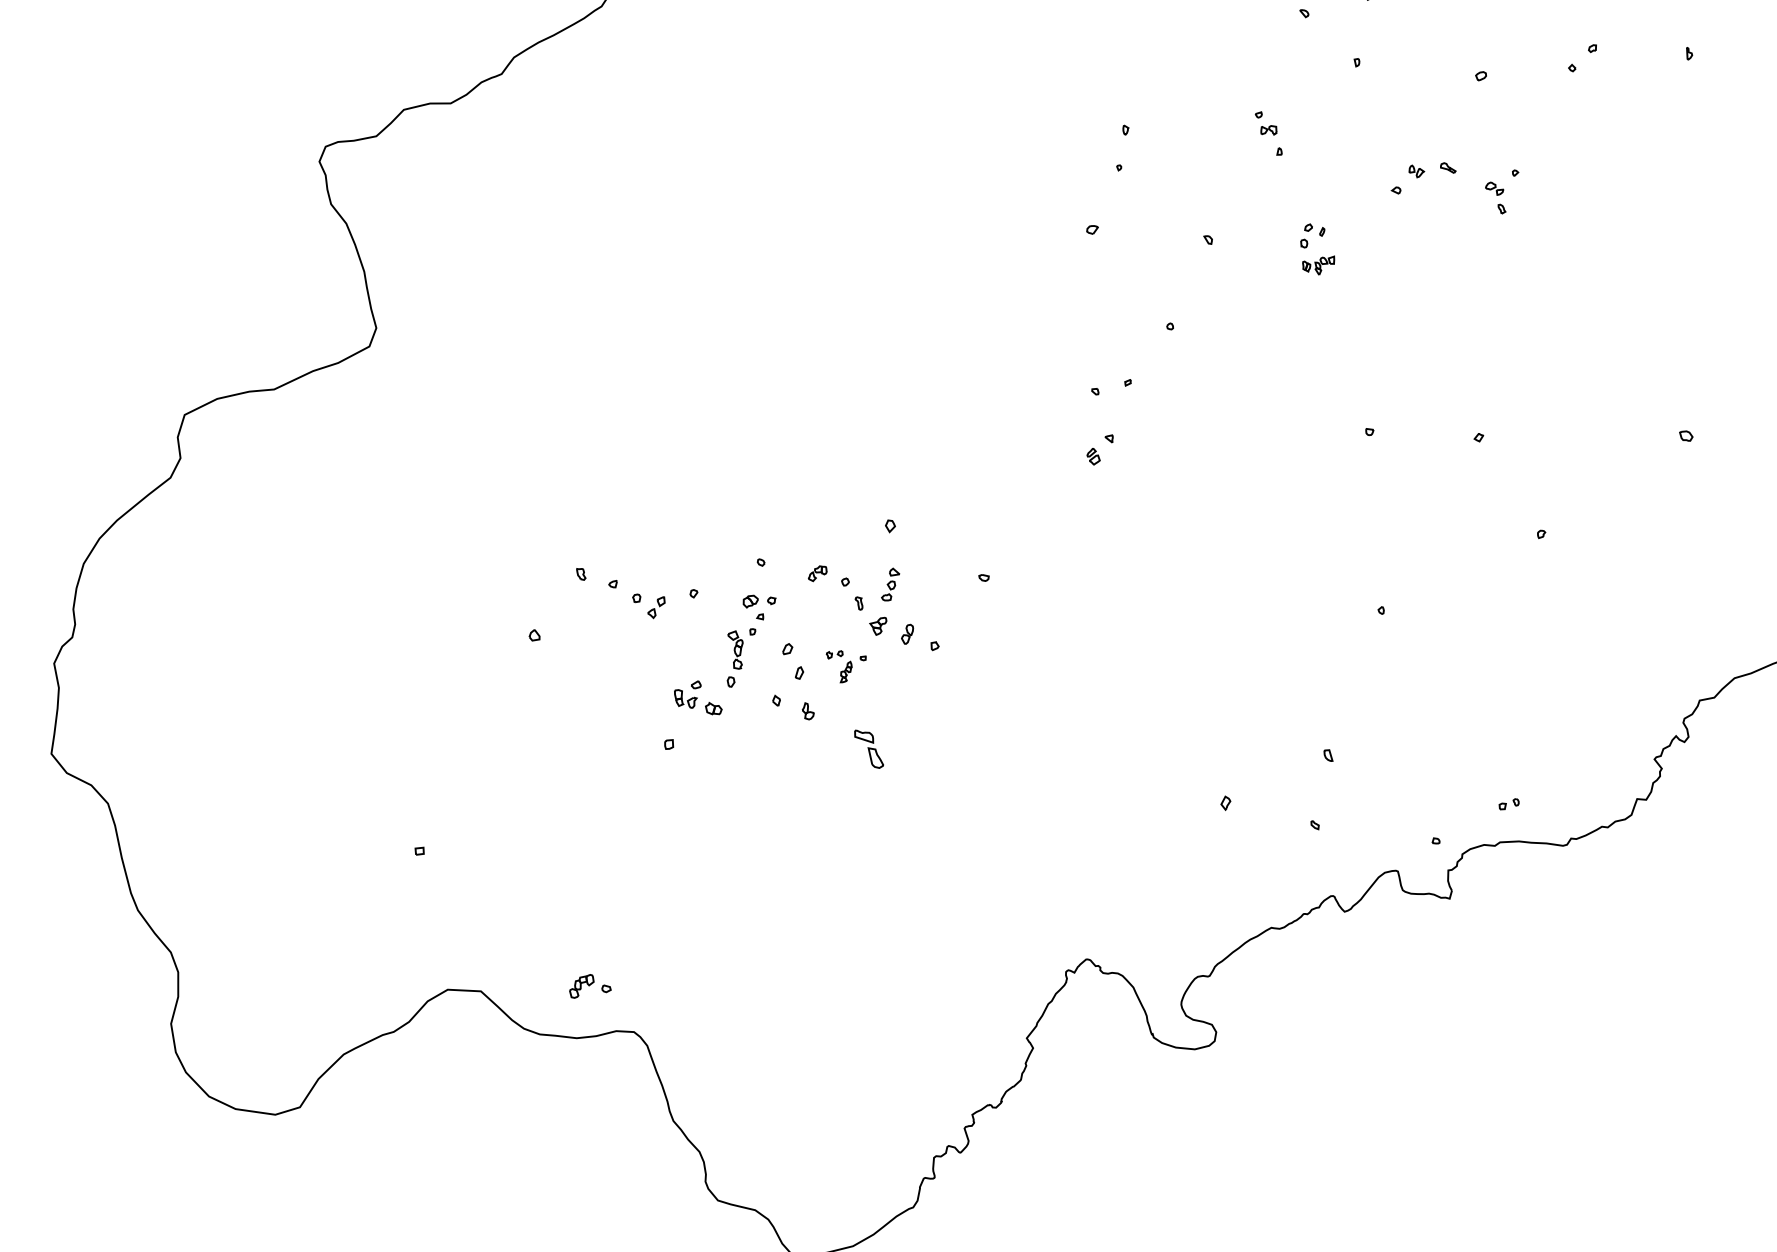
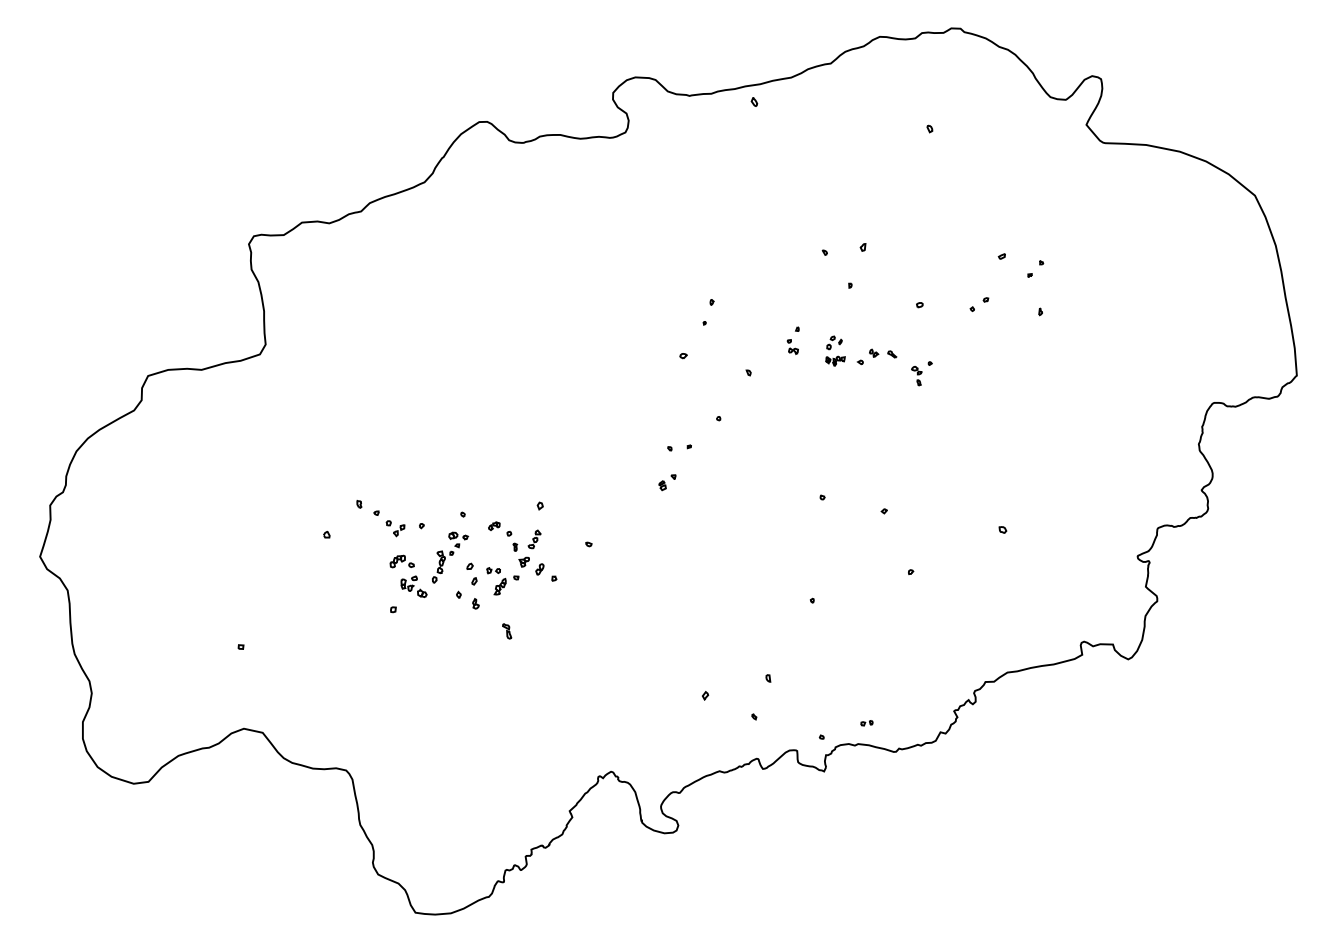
part: (1265, 122) -> (792, 346), moved
part: (1316, 247) -> (835, 350), moved
part: (847, 665) -> (502, 581), size x1.43
part: (869, 749) -> (507, 631), size x0.62
part: (588, 985) -> (401, 561), moved

